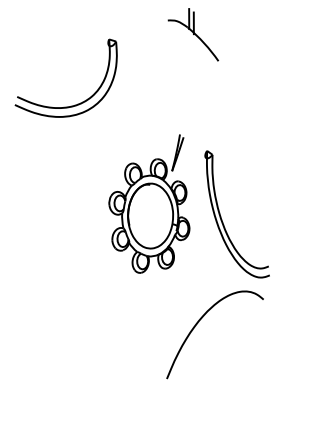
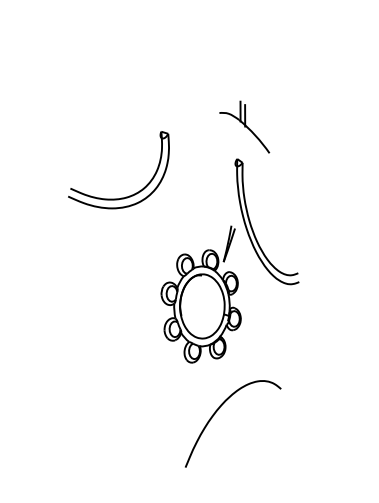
part: (222, 219) -> (252, 226), moved
curve: (201, 320) -> (219, 409), moved

